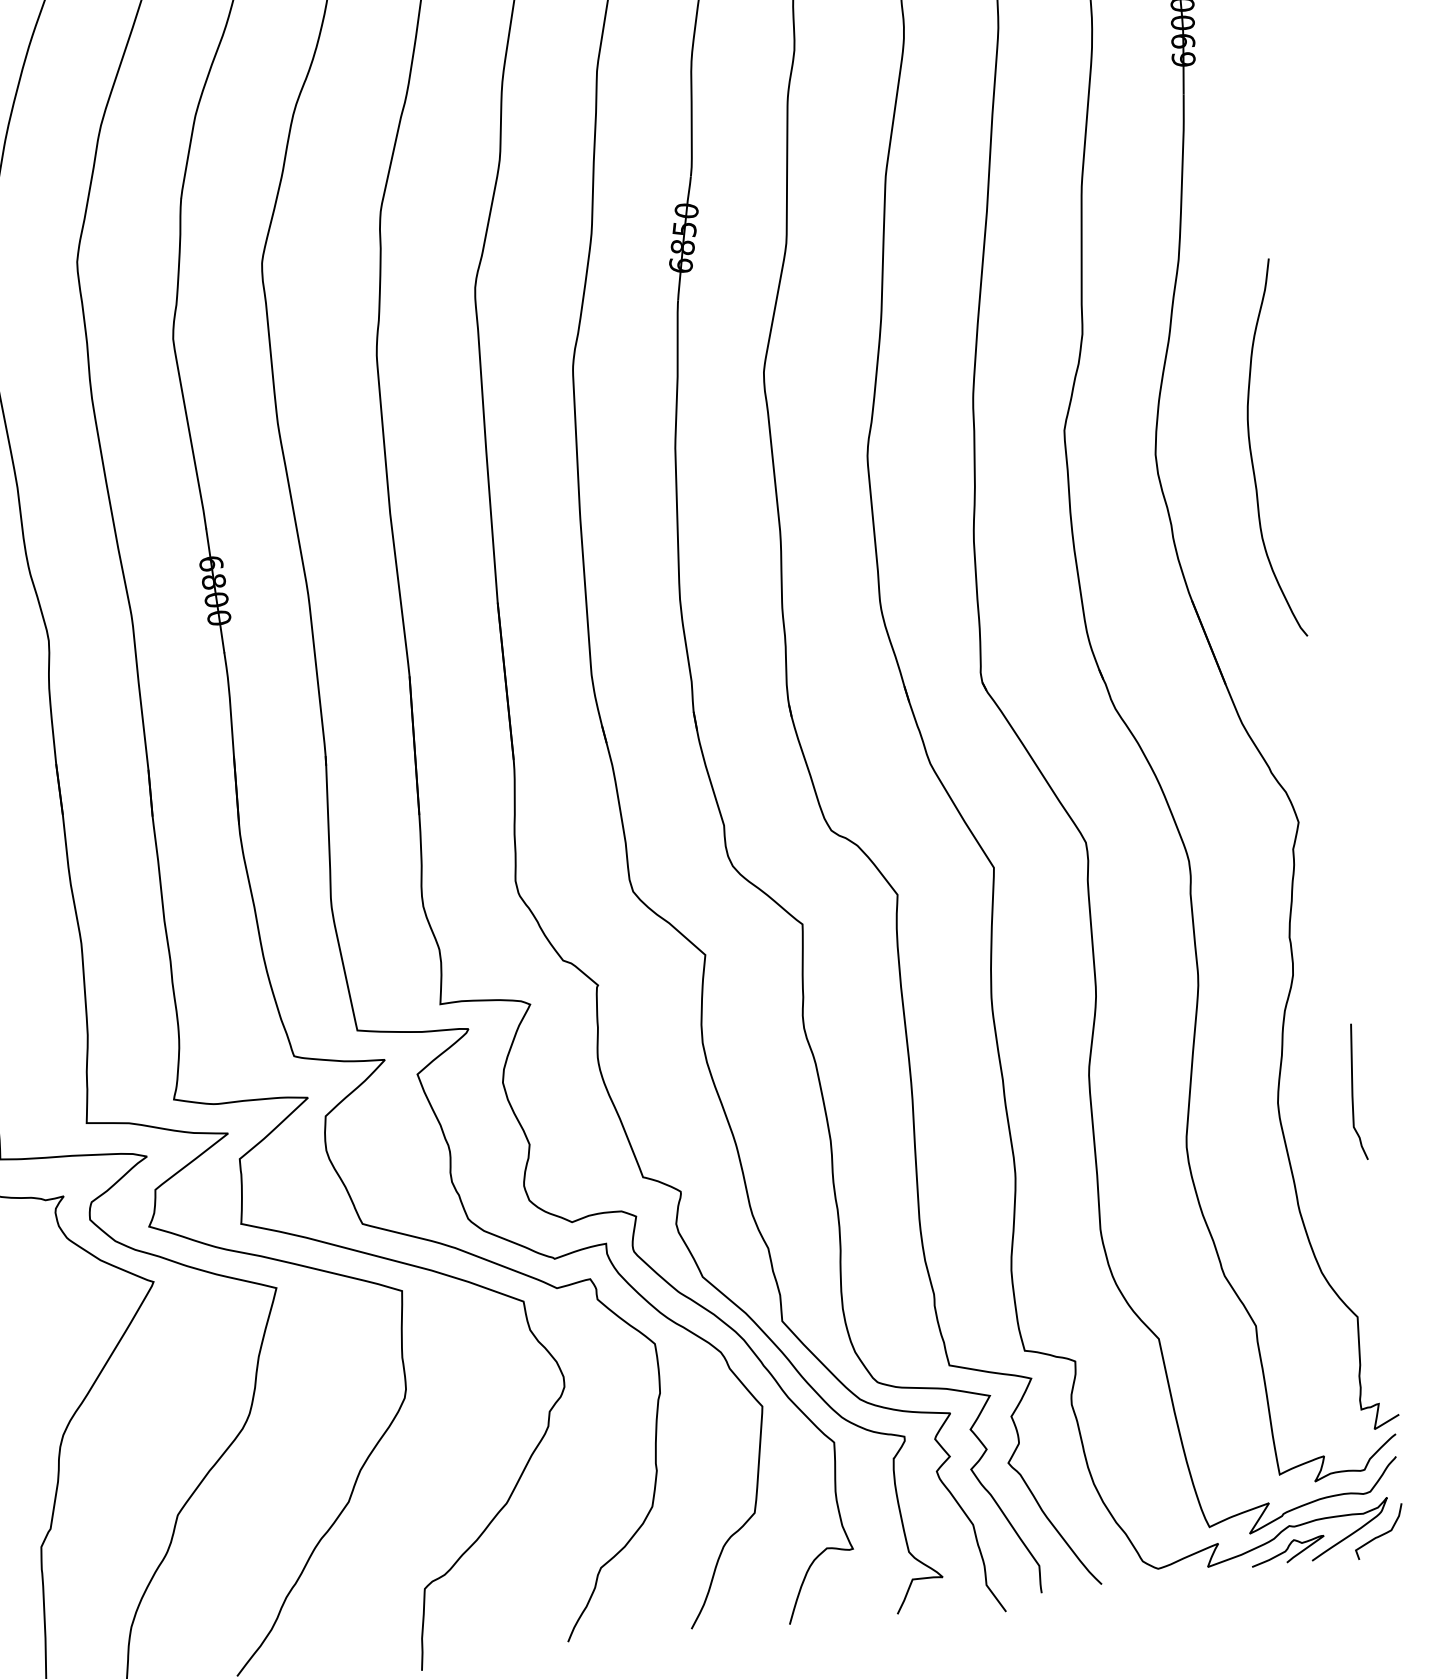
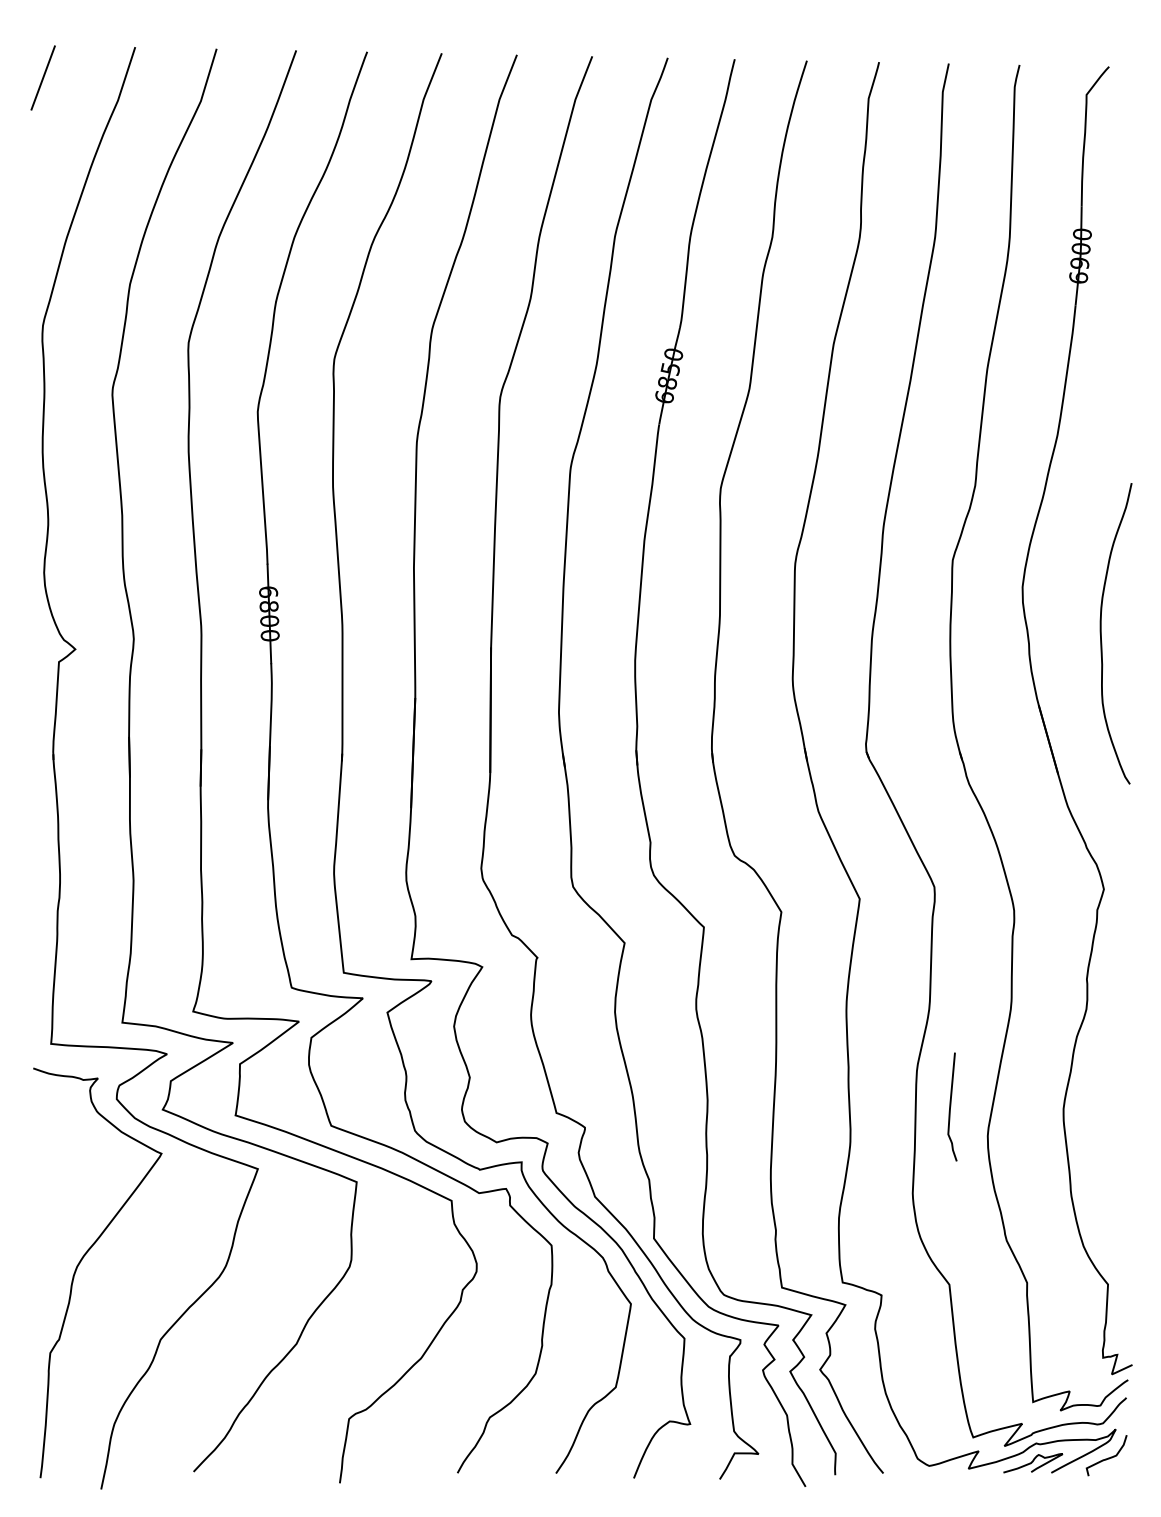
curve: (1251, 451) -> (1101, 633), moved
curve: (1354, 1091) -> (951, 1106), moved

